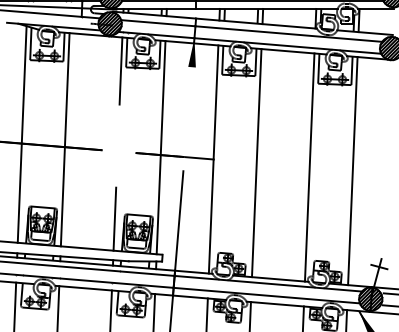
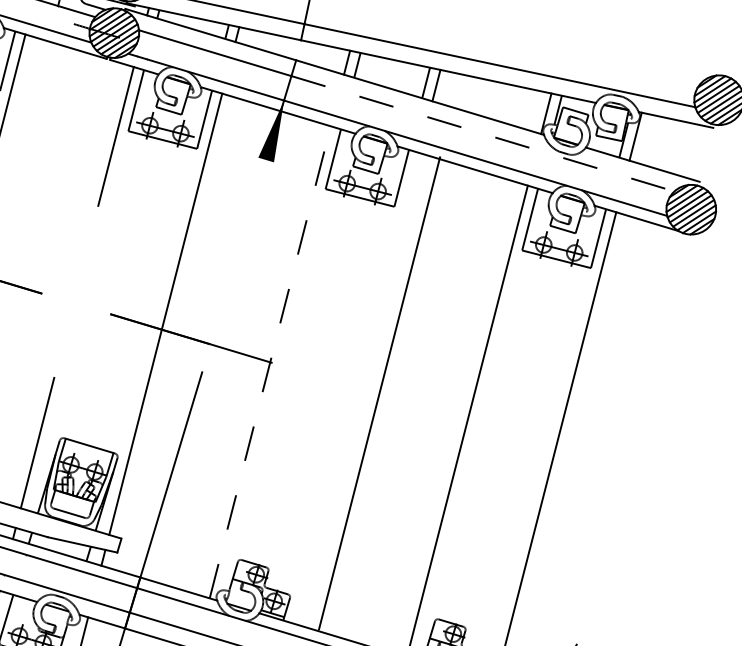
line: (288, 34) -> (482, 134), solid -> dashed
line: (213, 159) -> (269, 362), solid -> dashed
line: (256, 163) -> (378, 394), moved

